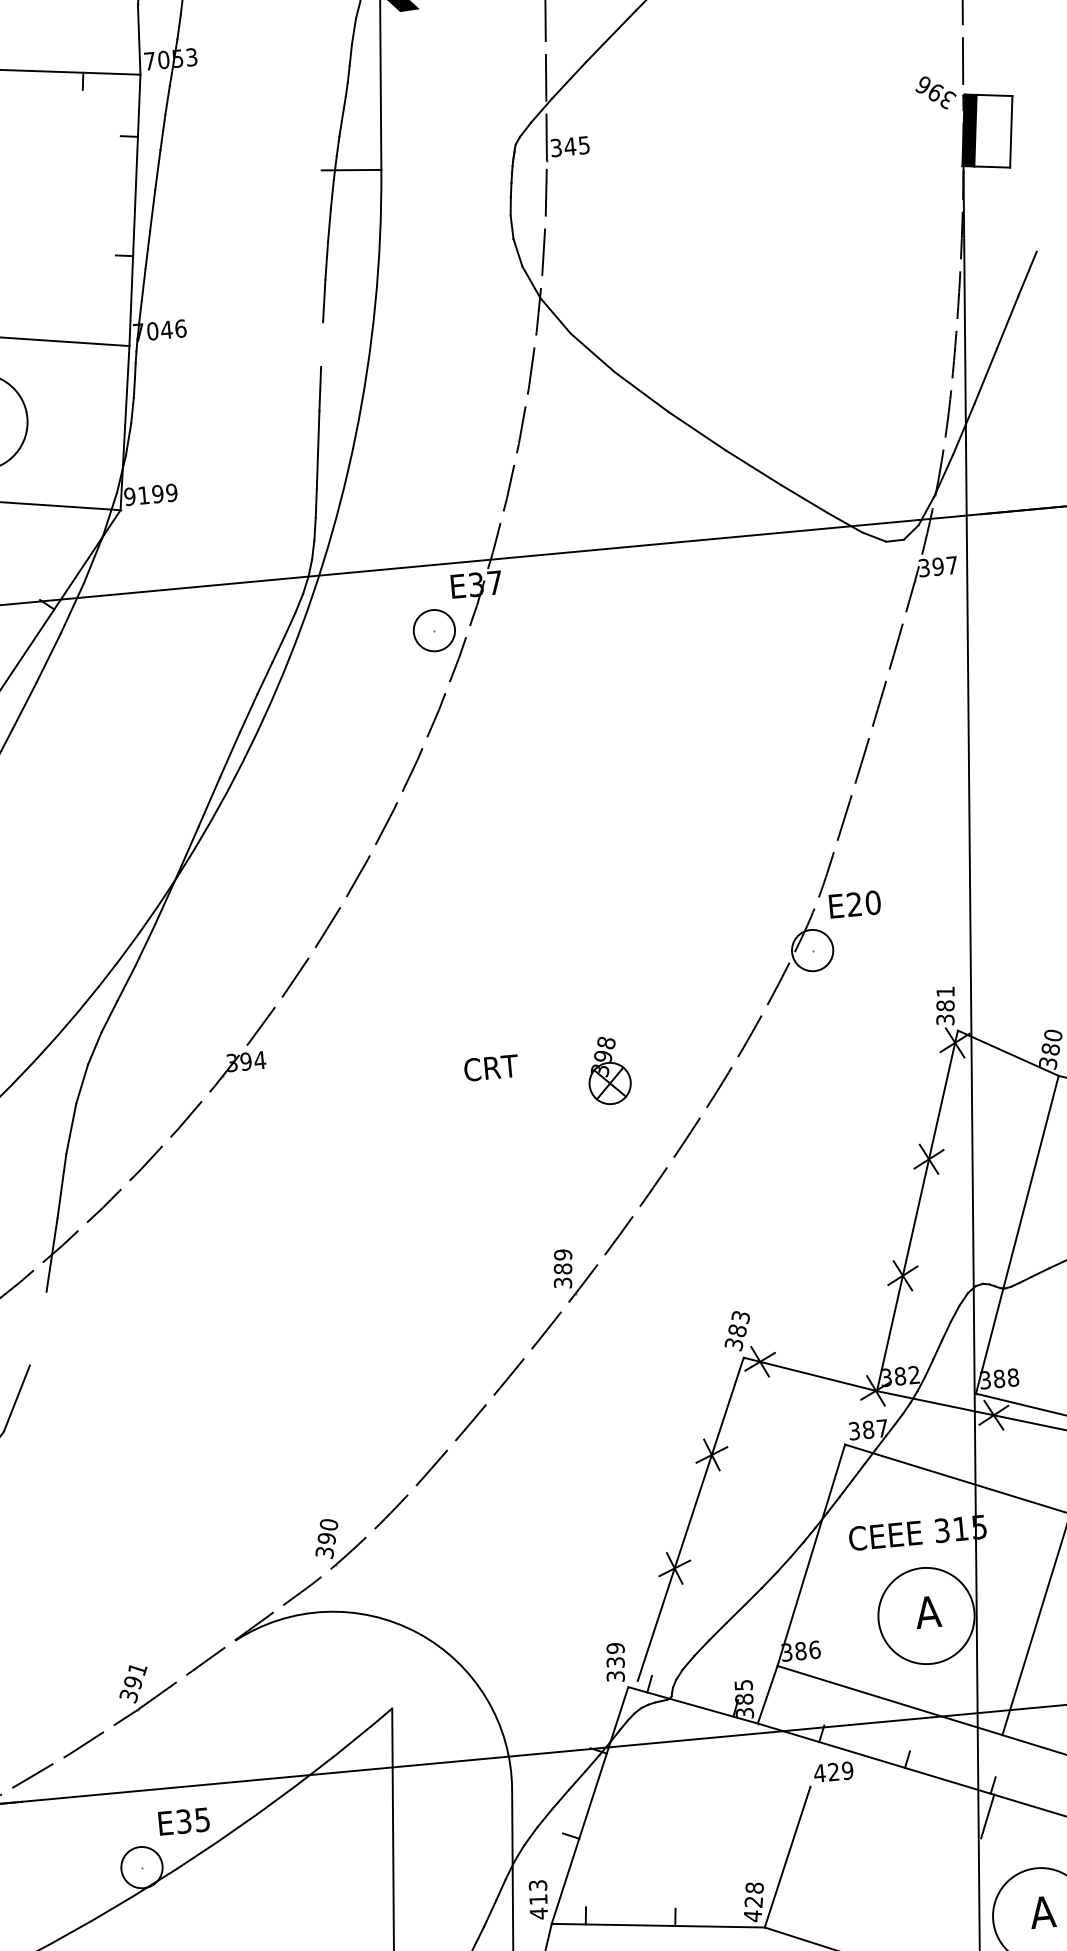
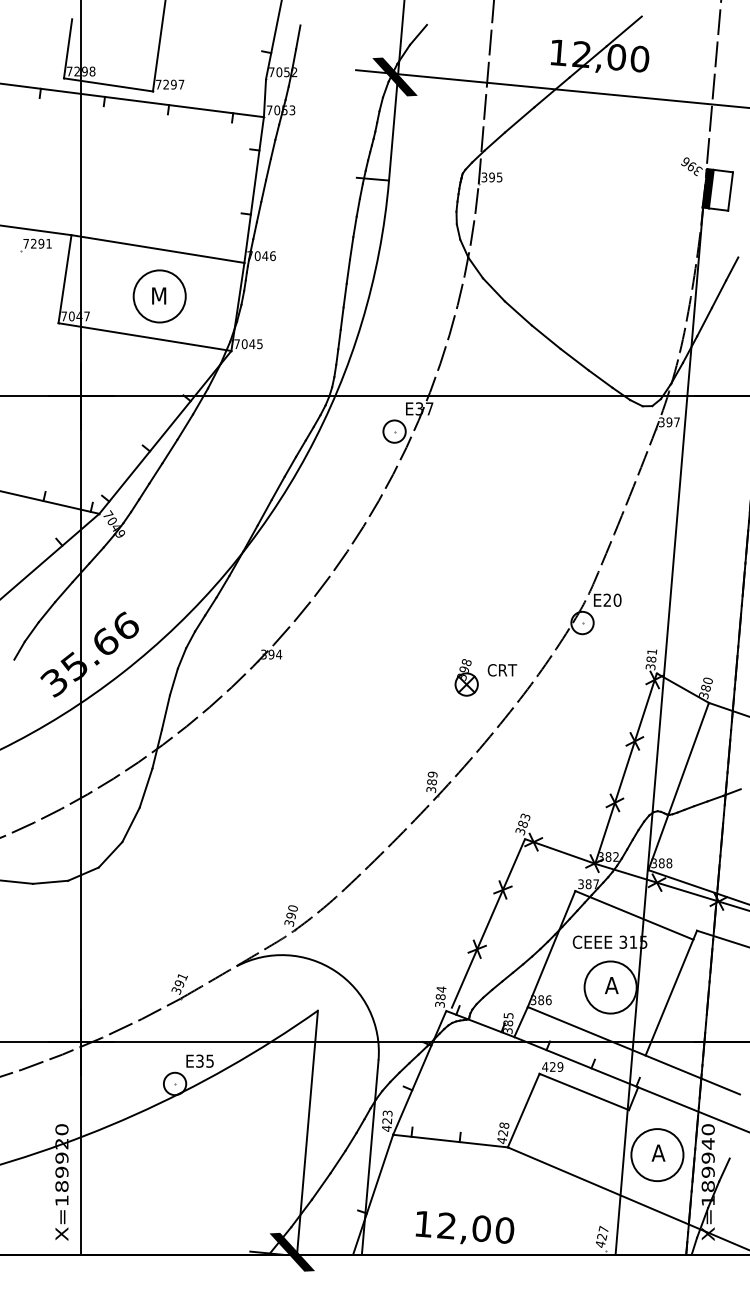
text: (569, 146) -> (491, 177), 345 -> 395
line: (322, 344) -> (348, 271), added
text: (150, 495) -> (248, 344), 9199 -> 7045
text: (491, 1068) -> (502, 670), moved
line: (37, 1327) -> (145, 787), added
text: (614, 1656) -> (440, 993), 339 -> 384
line: (896, 1811) -> (584, 1091), added
text: (537, 1900) -> (386, 1121), 413 -> 423

